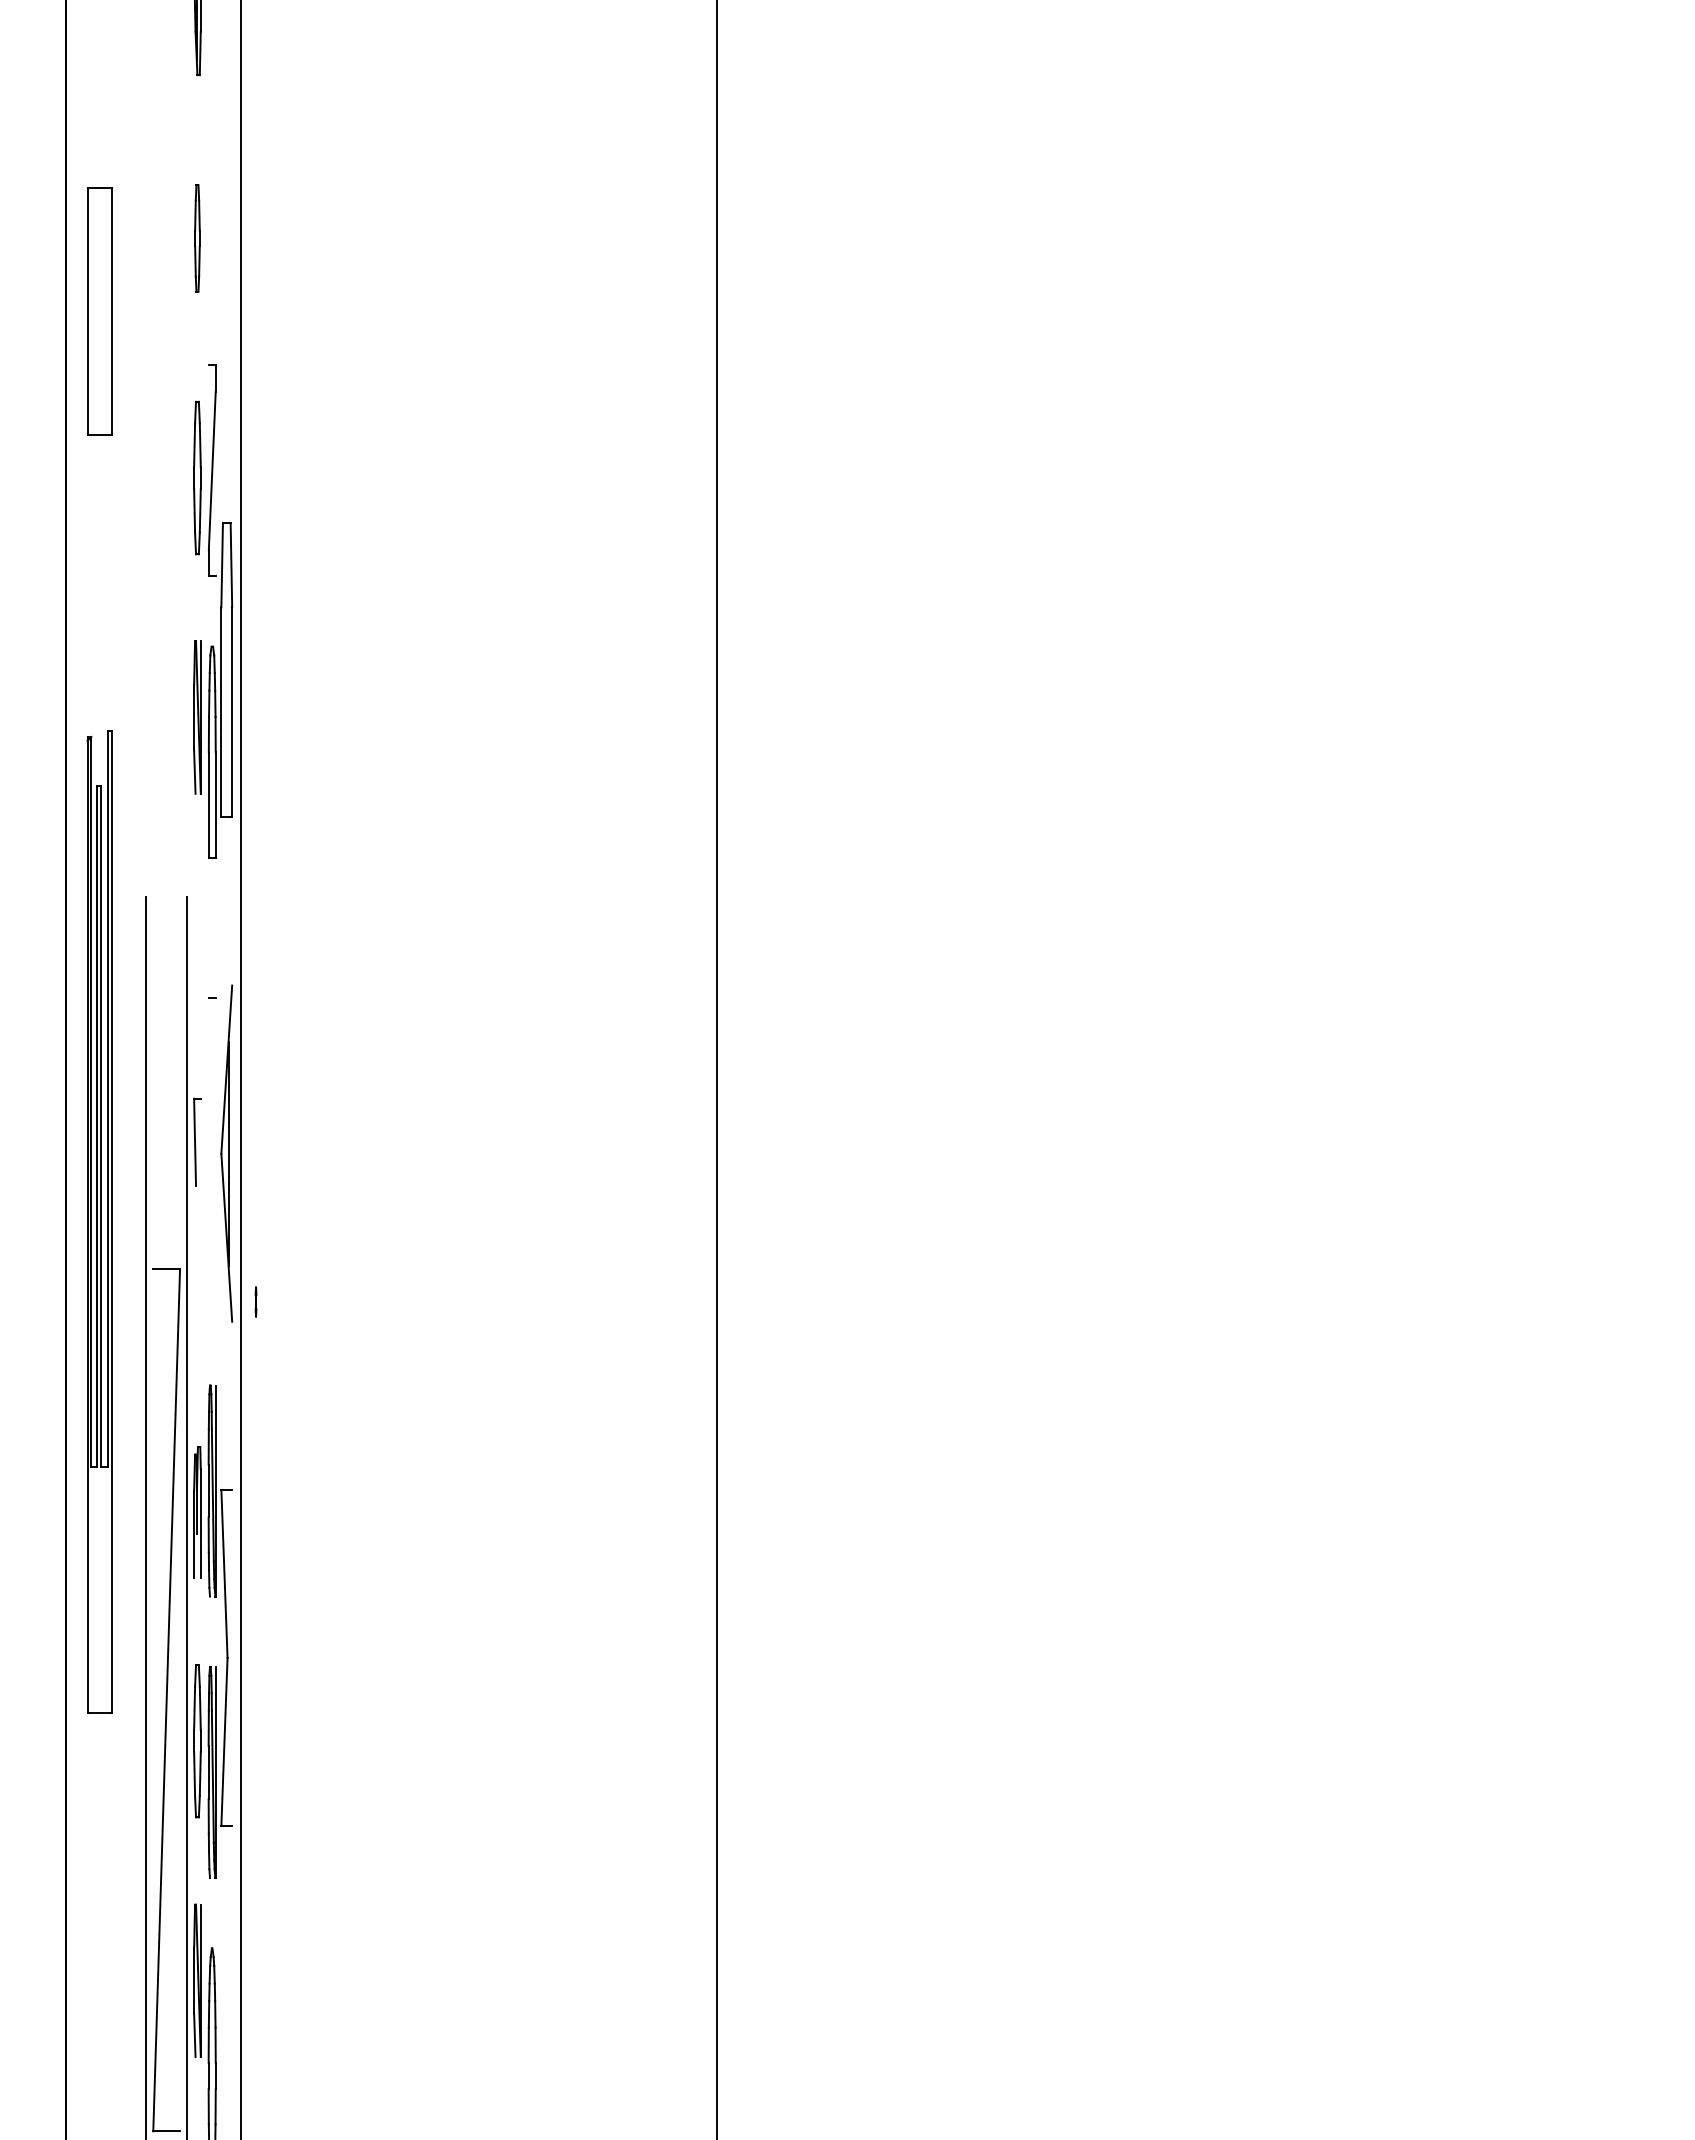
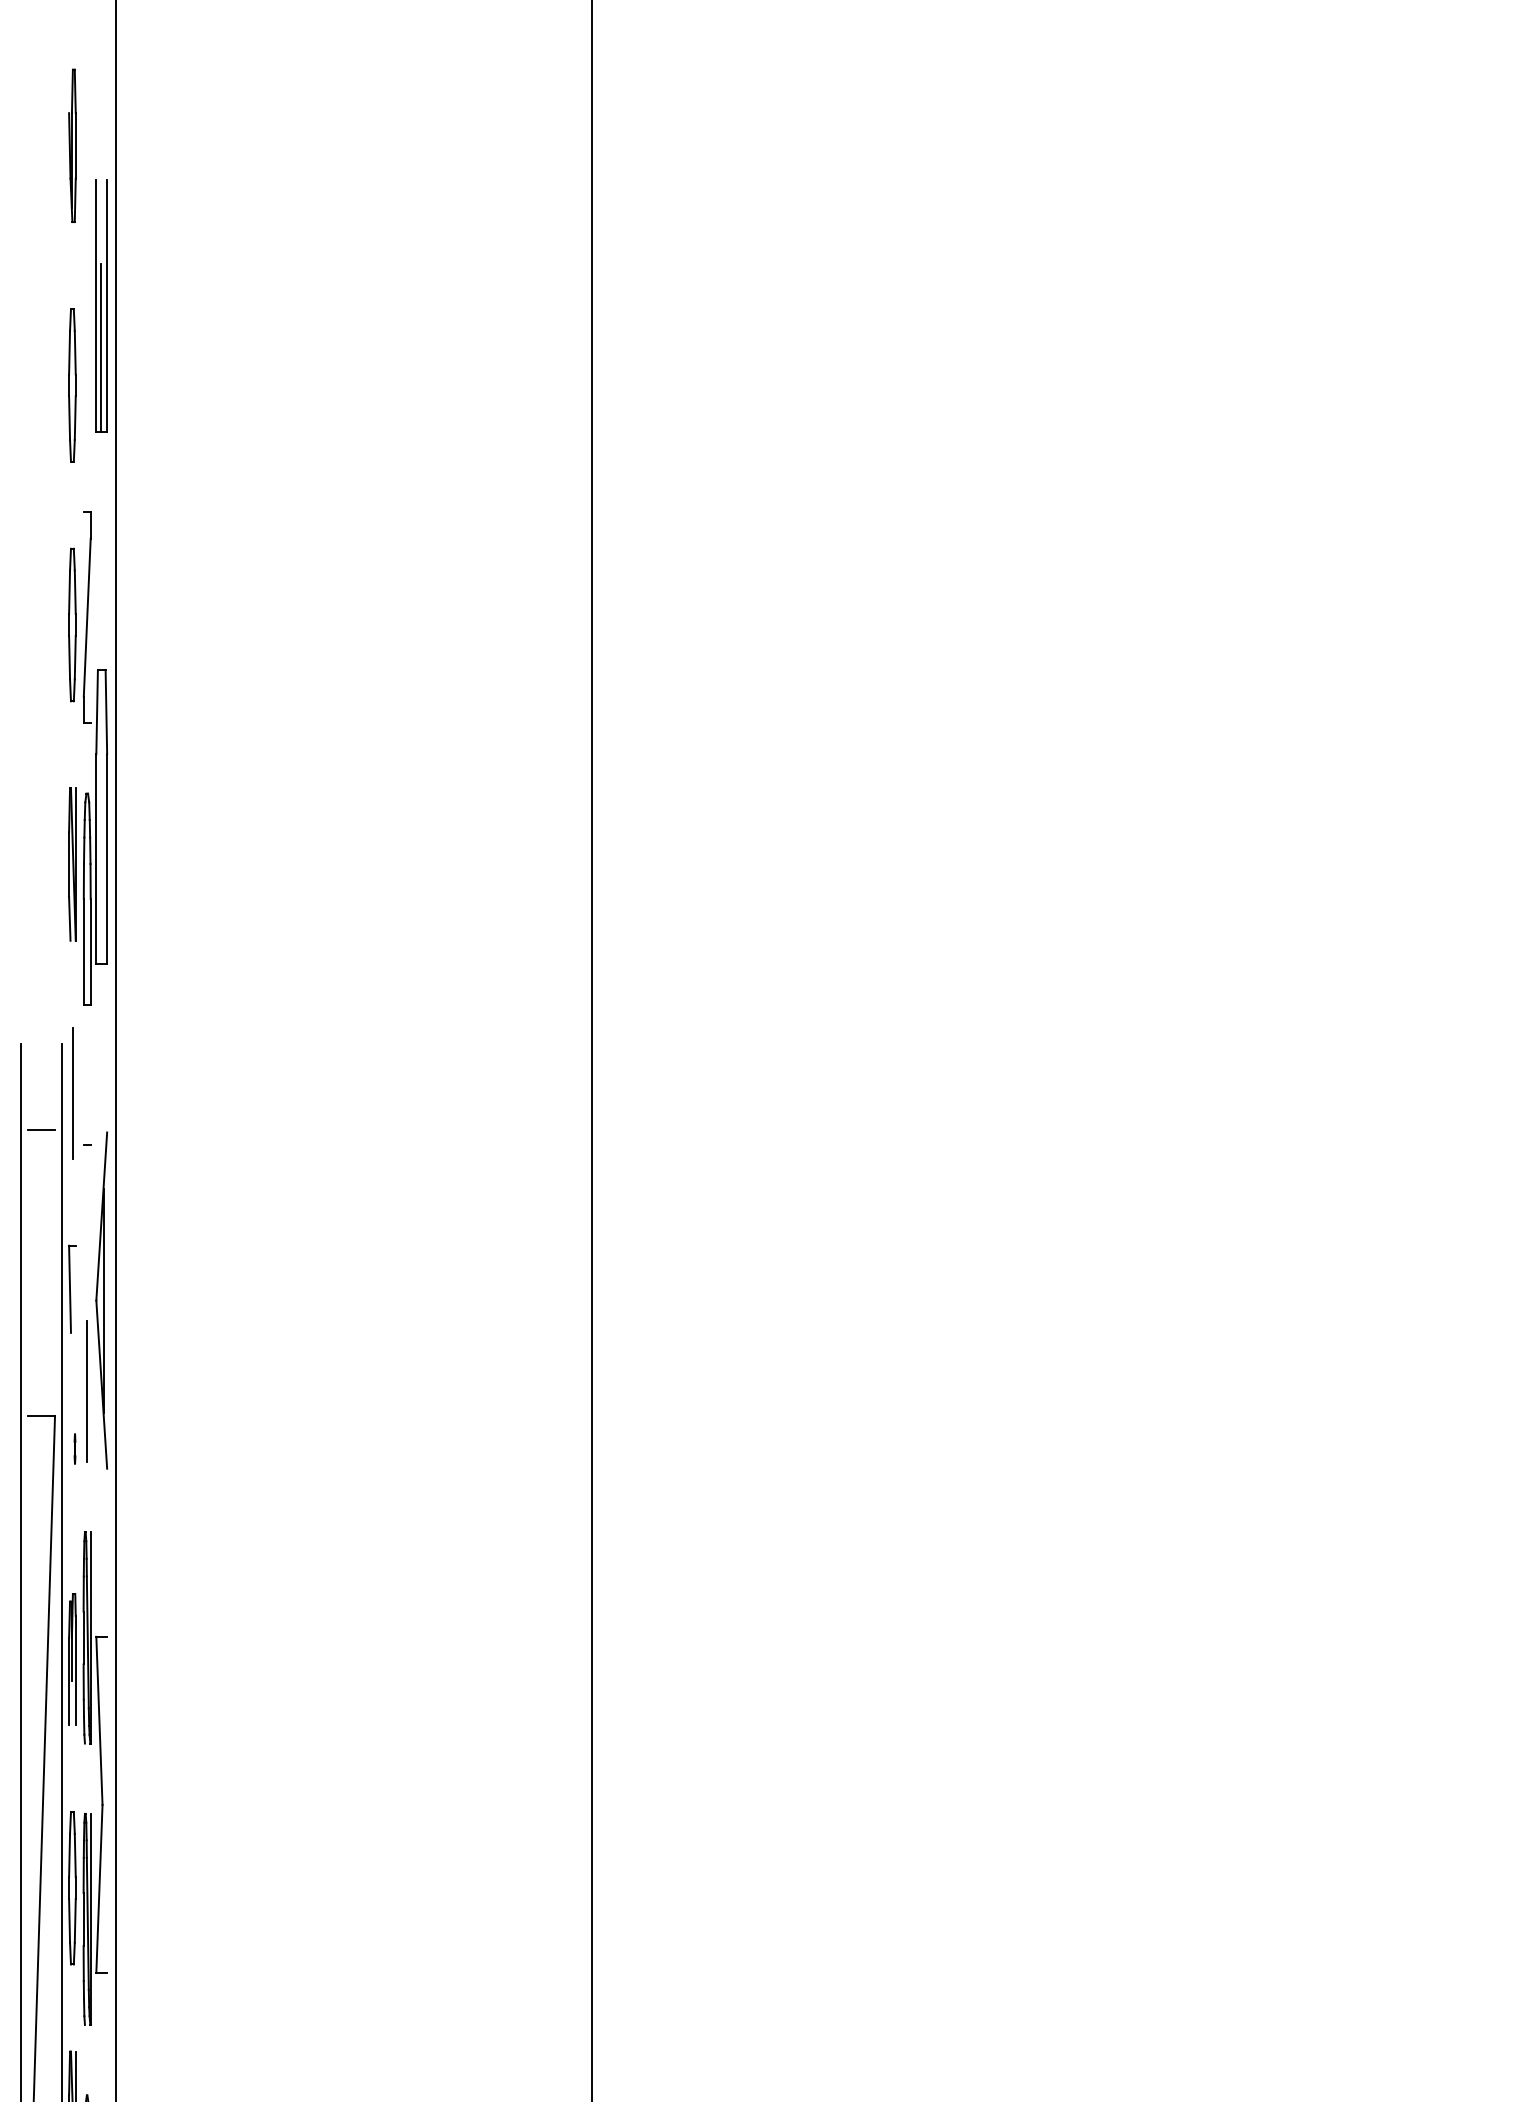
part: (226, 158) -> (101, 305), added
part: (197, 238) -> (72, 385), size x1.43
line: (198, 946) -> (73, 1093), added
line: (166, 983) -> (41, 1130), added
line: (212, 1244) -> (87, 1391), added
line: (255, 1301) -> (74, 1448), moved

